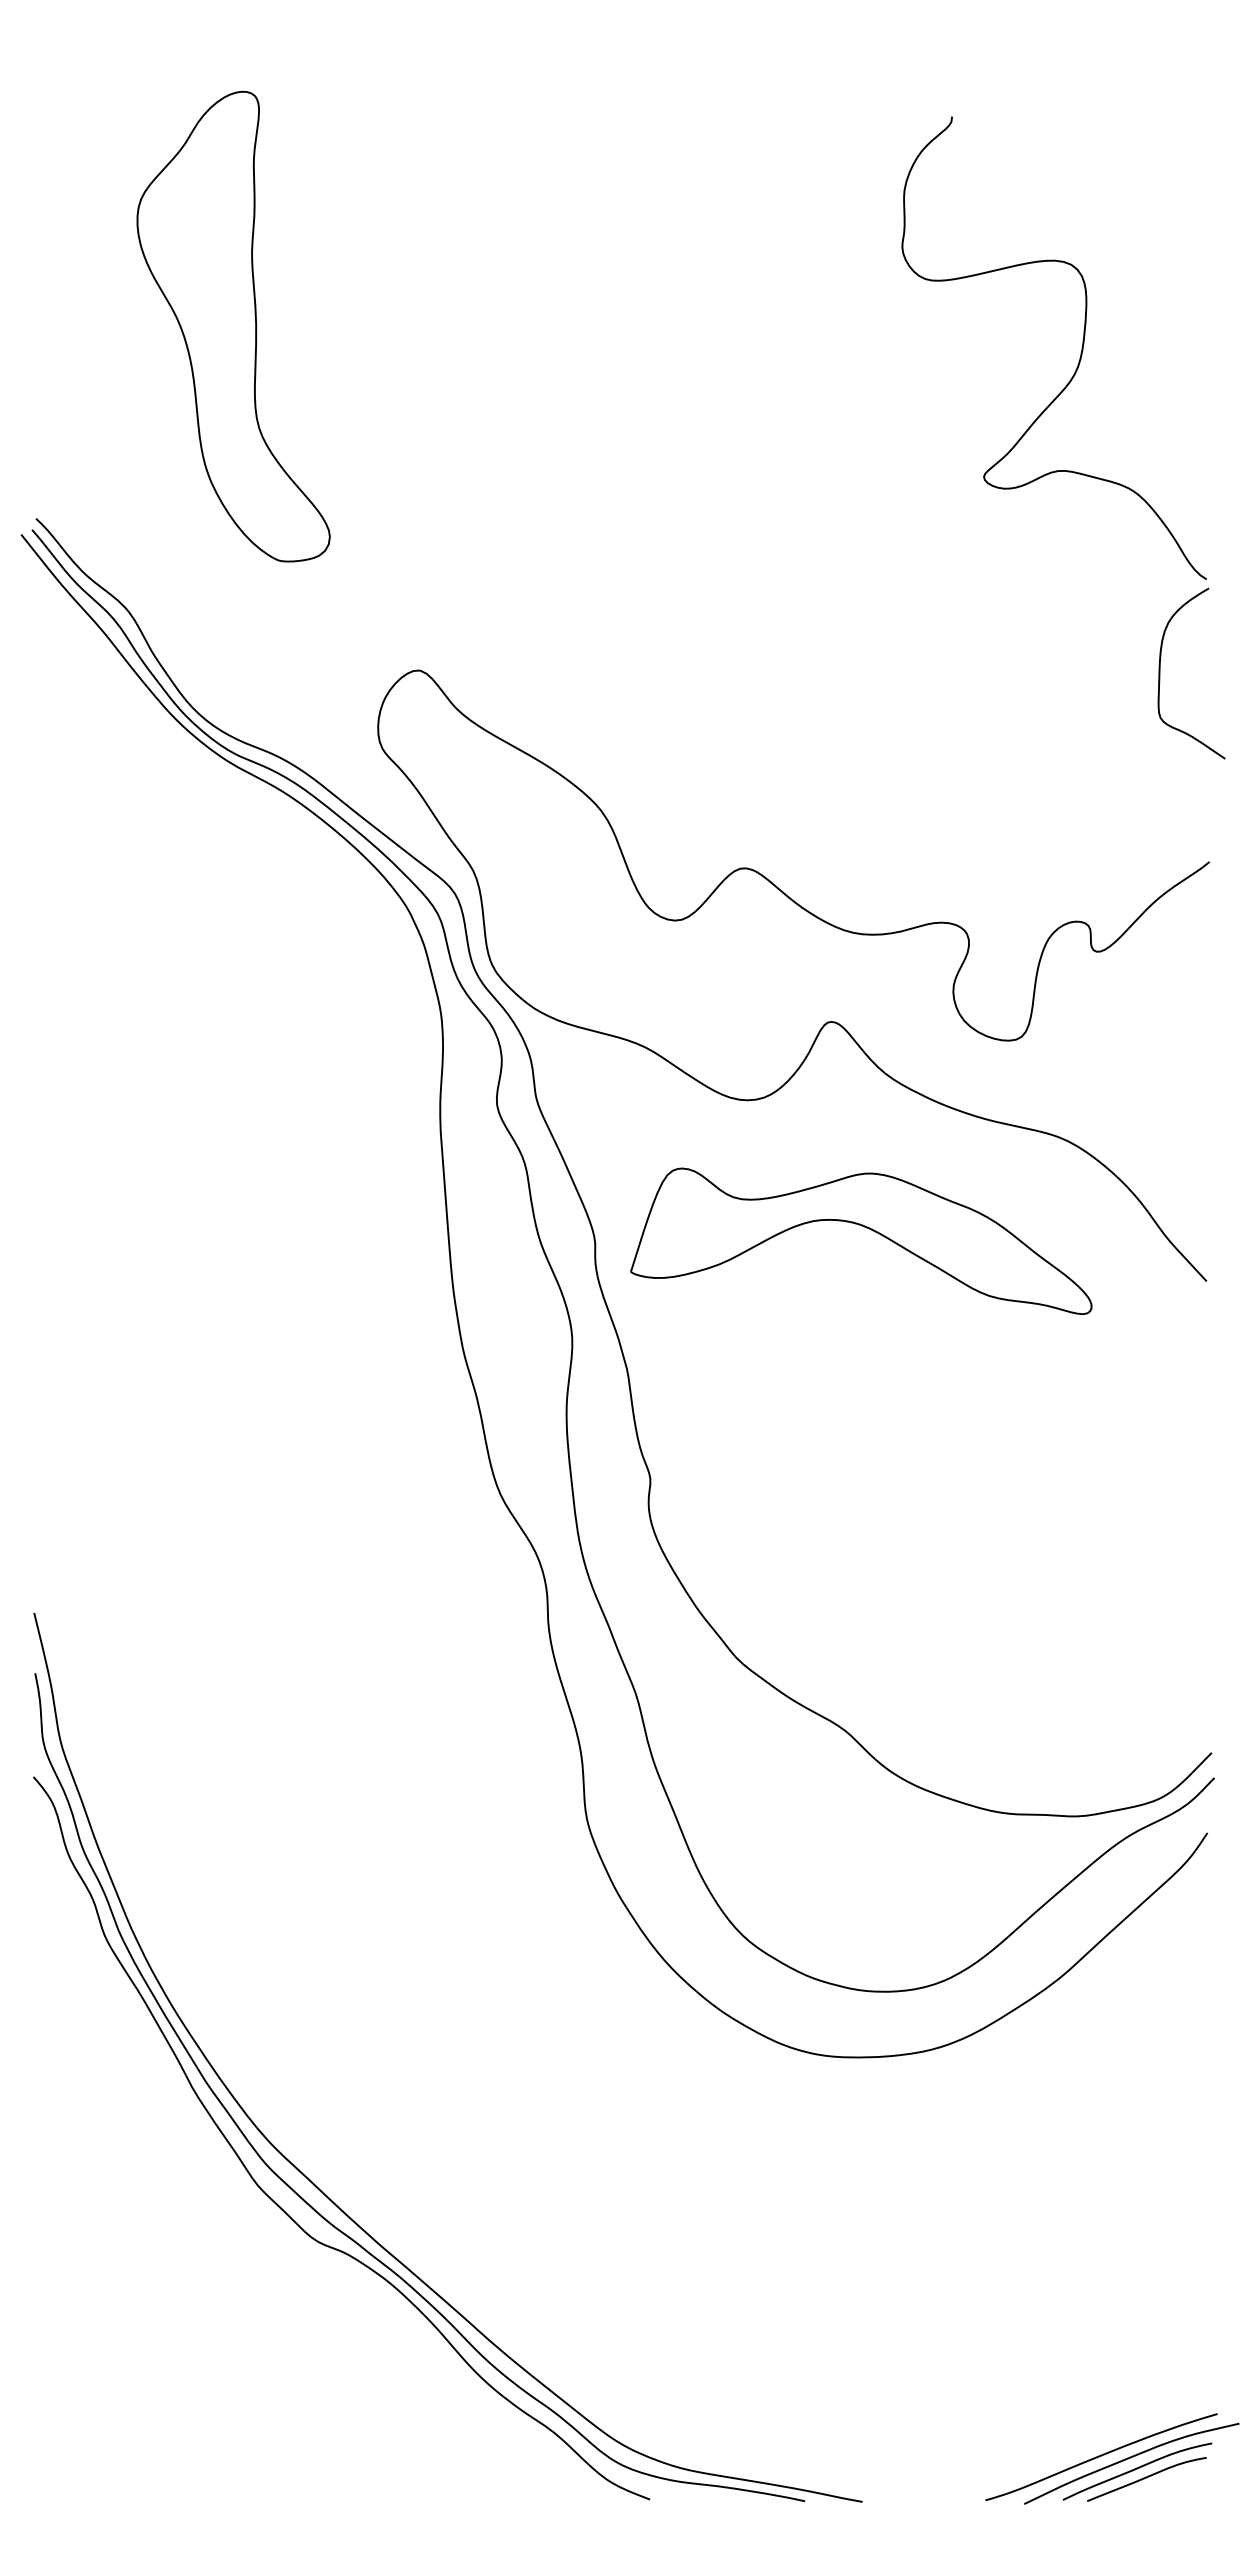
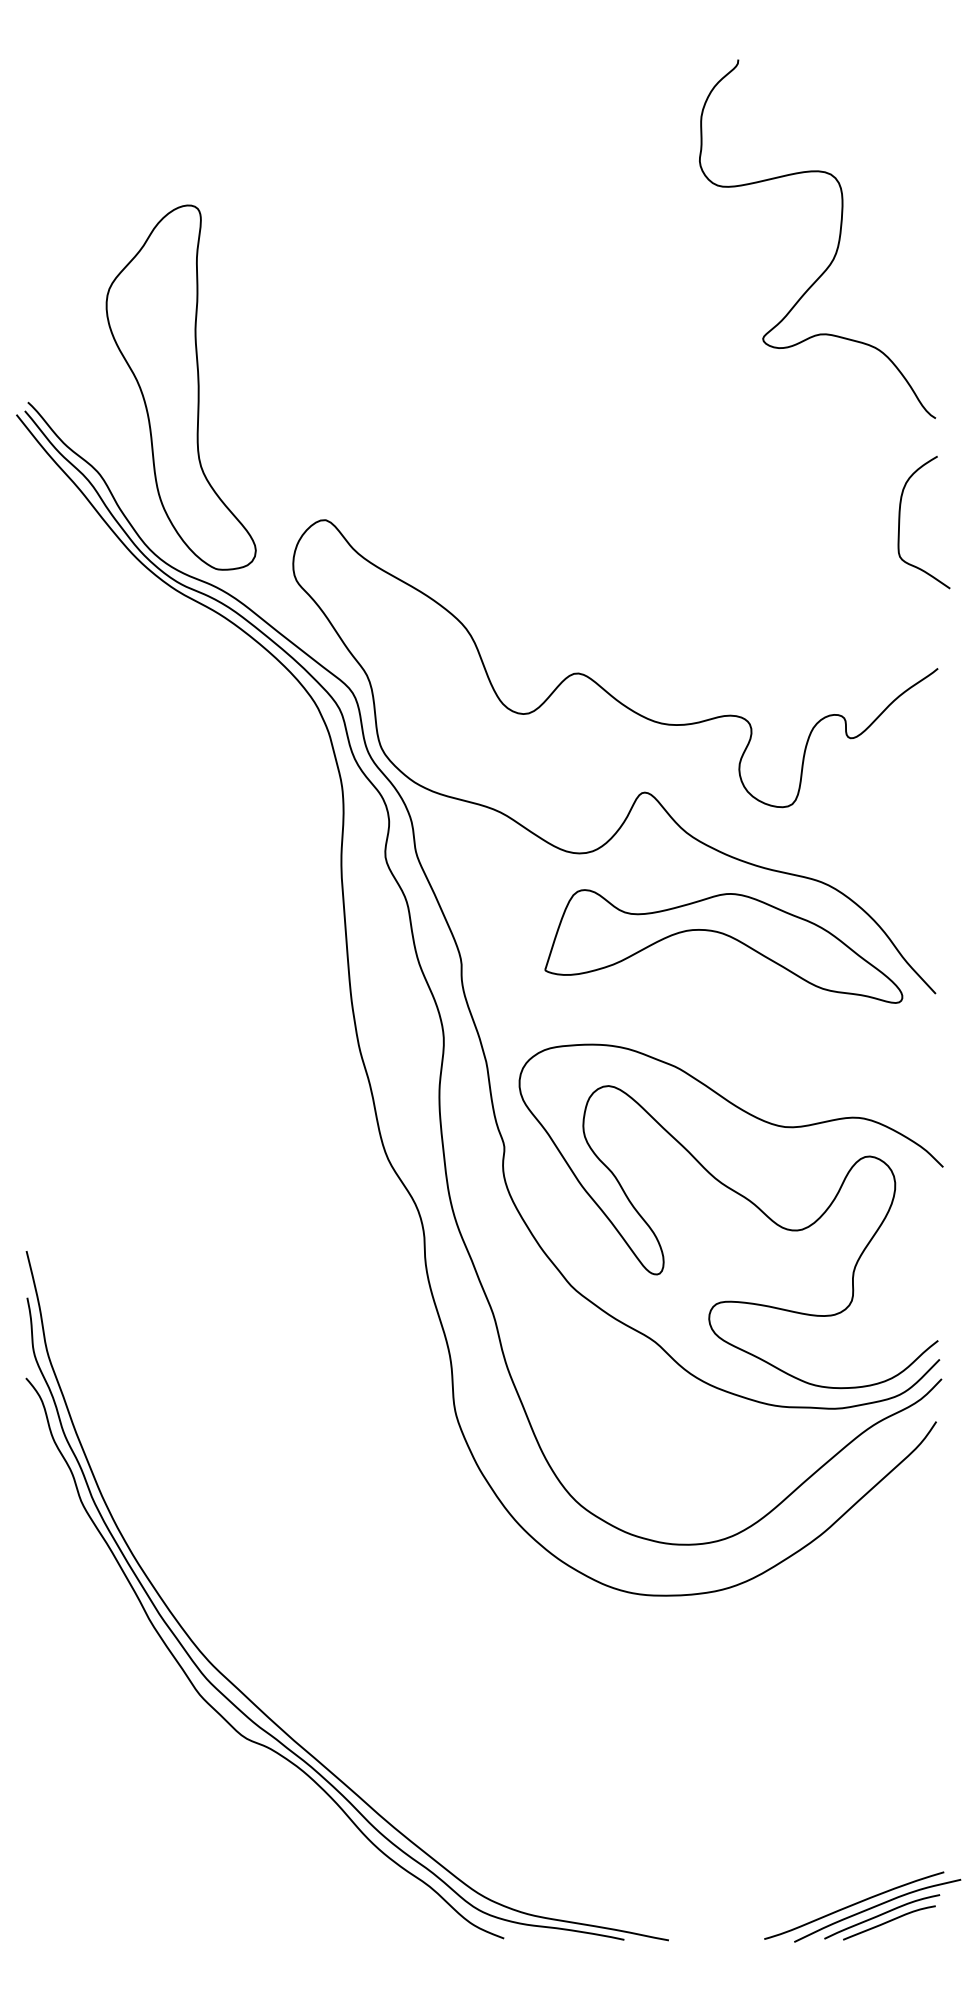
part: (233, 326) -> (181, 387), moved
curve: (1080, 353) -> (837, 243), moved
part: (866, 1228) -> (727, 936), moved
curve: (957, 1543) -> (742, 1197), added

